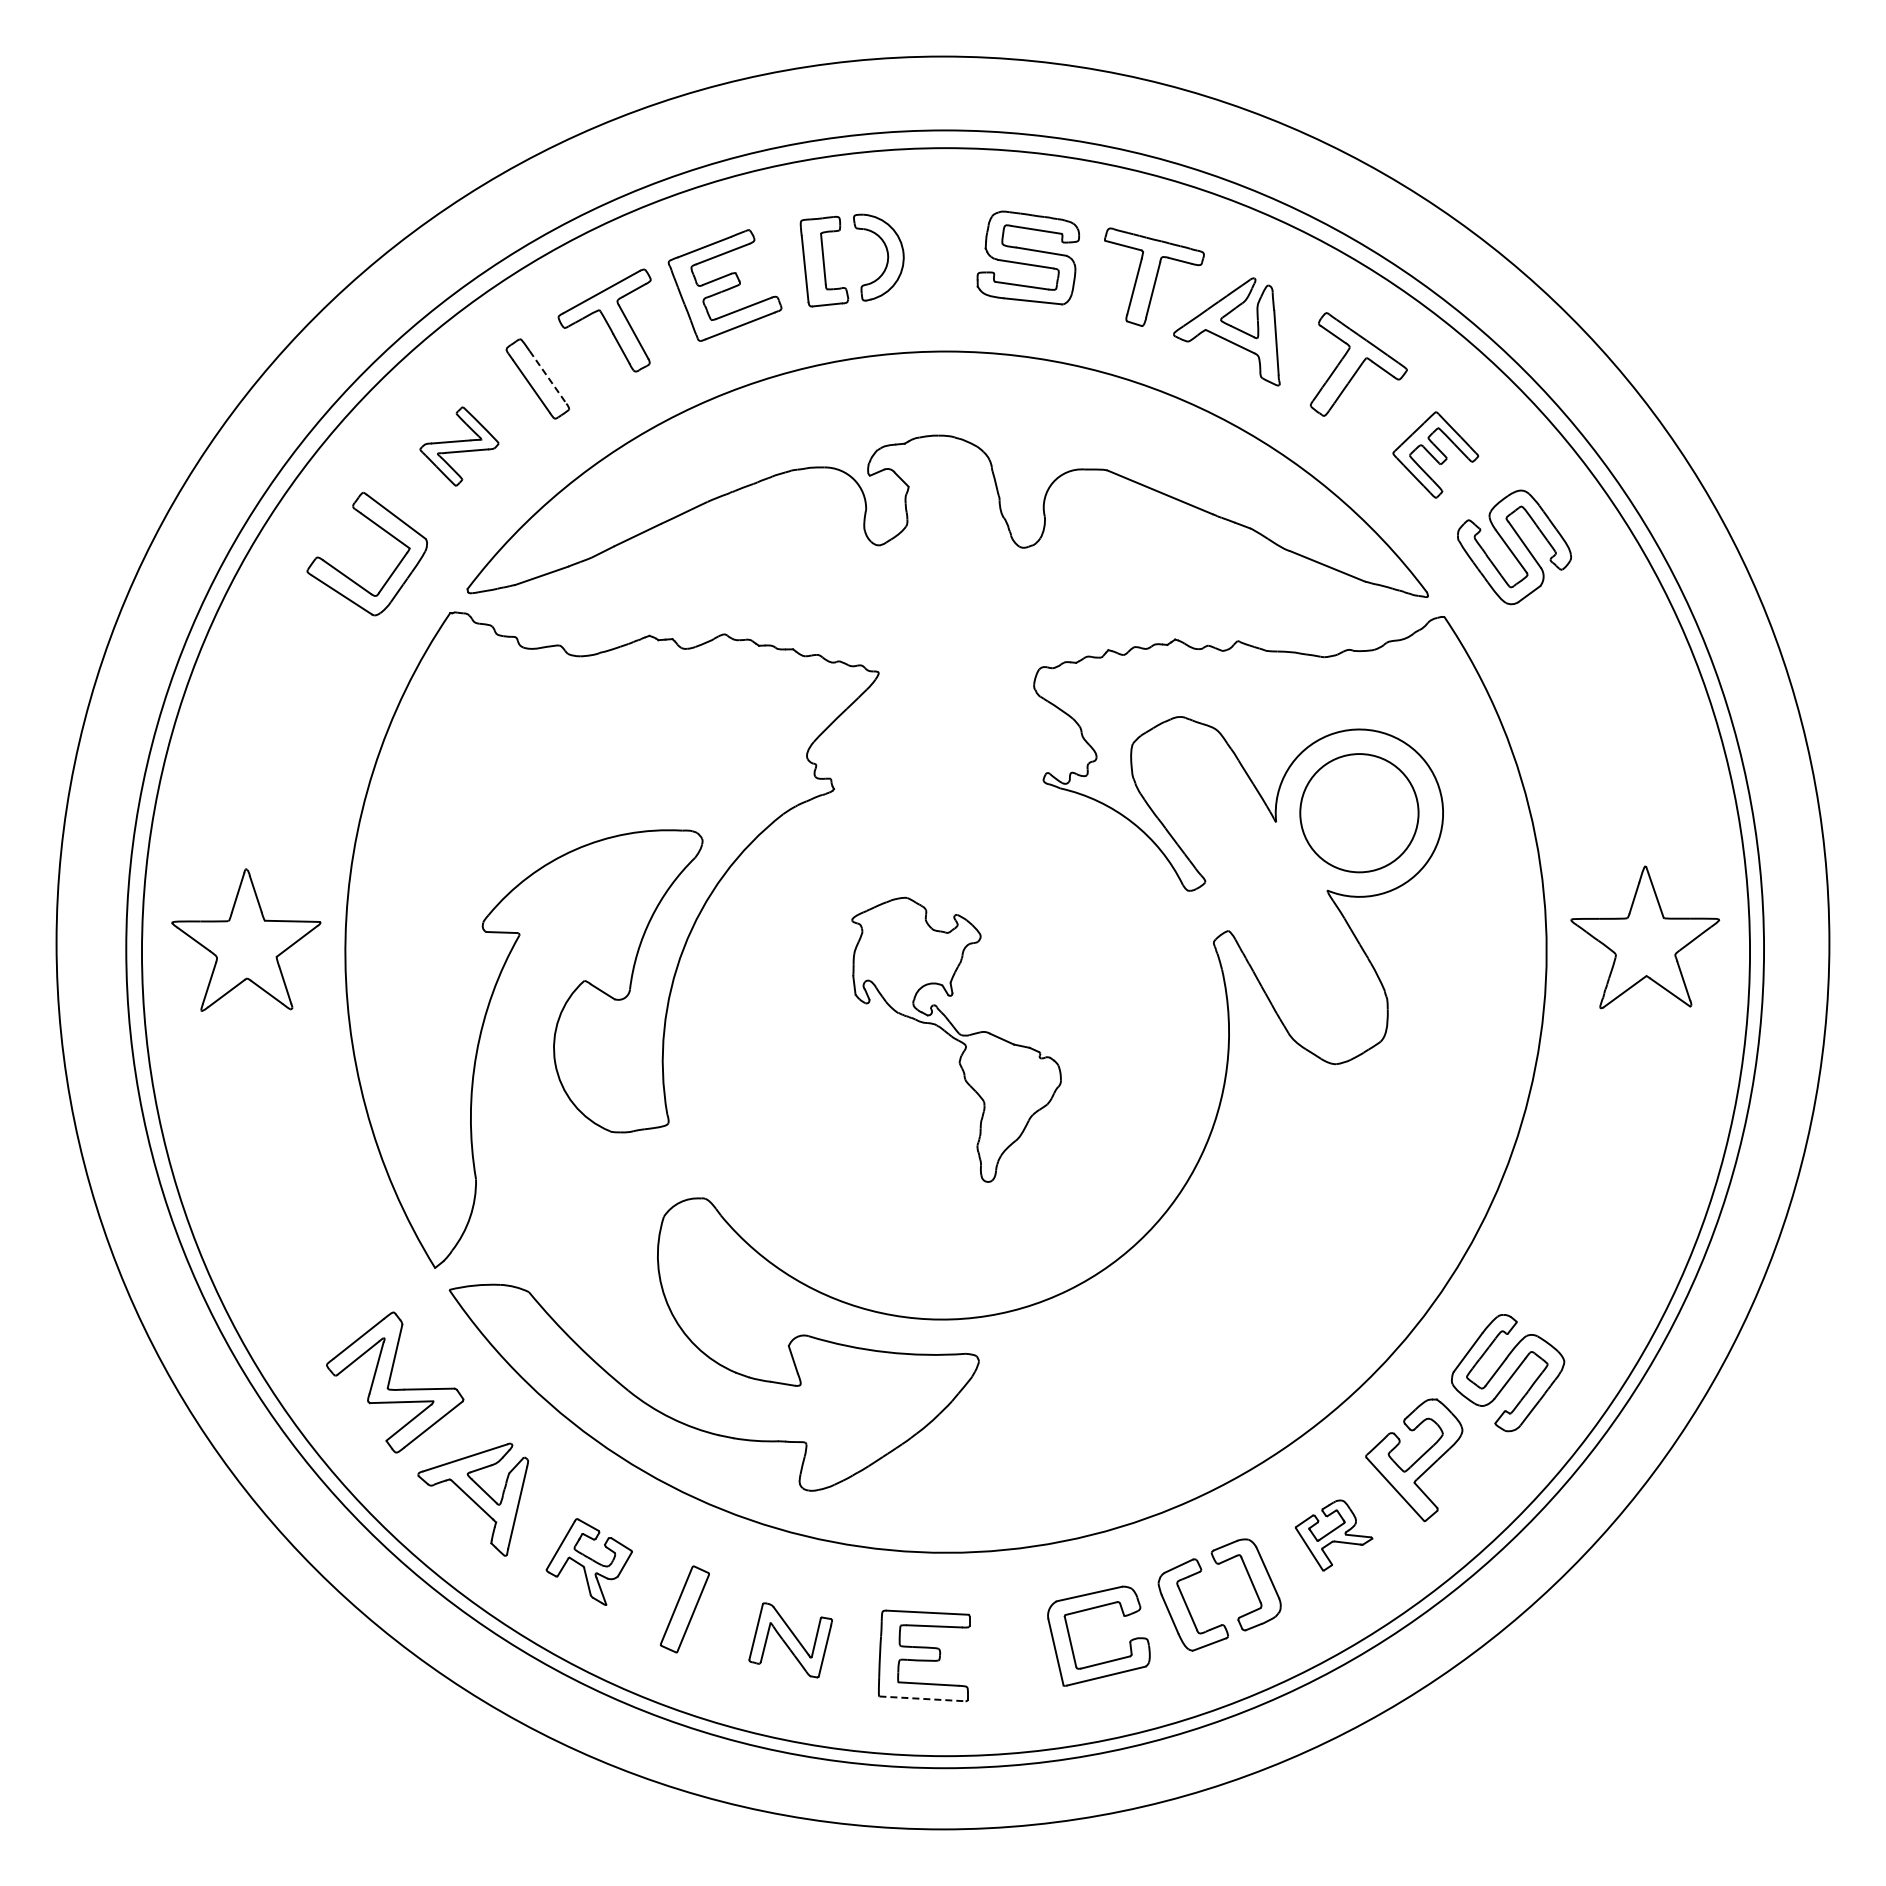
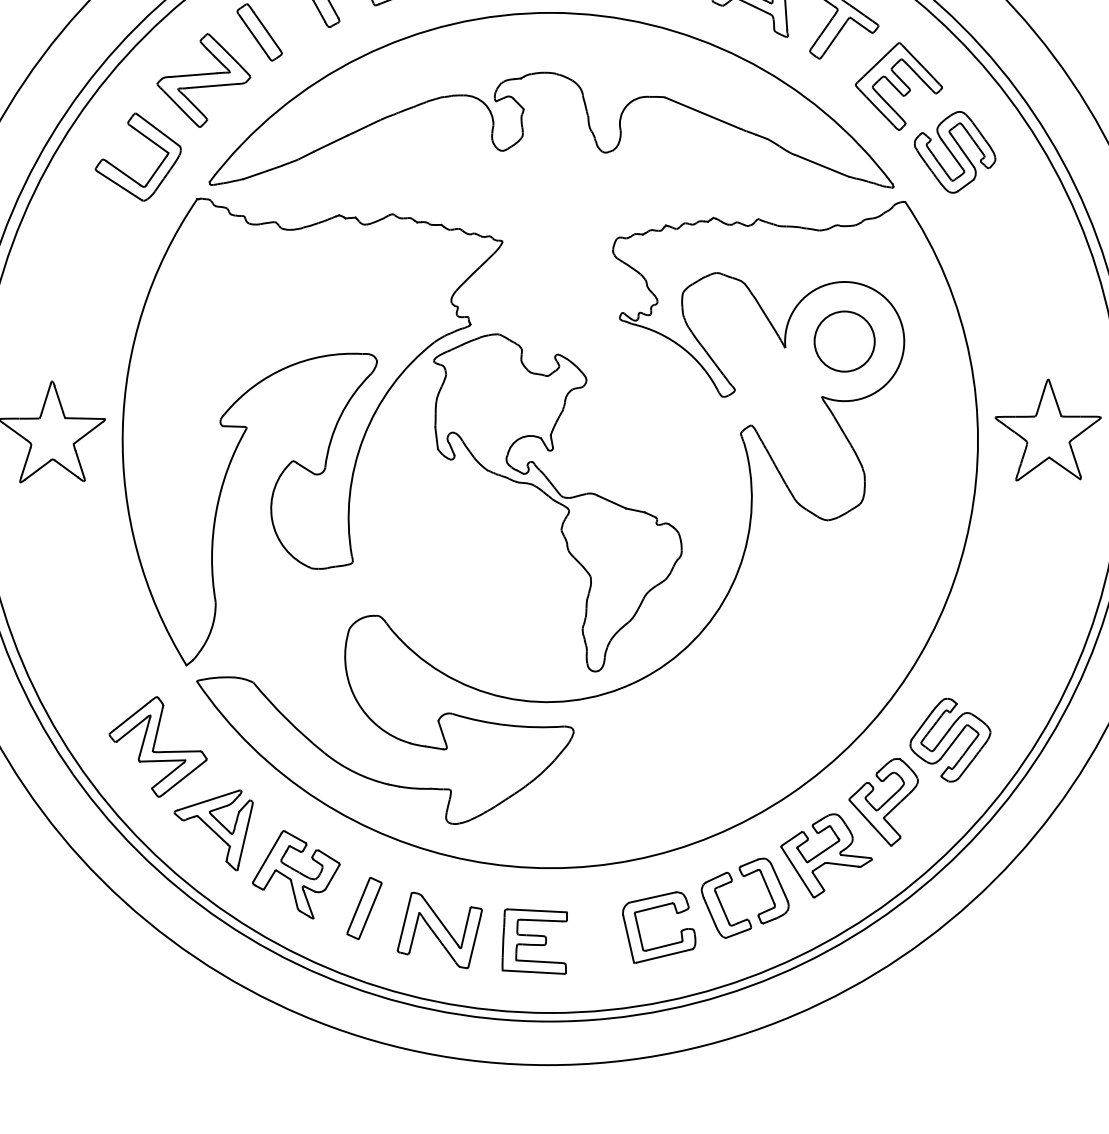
line: (548, 377) -> (267, 31), dashed -> solid
part: (459, 446) -> (203, 80), size x1.67
part: (1435, 454) -> (898, 86), size x1.43
circle: (1359, 812) -> (844, 341), size x0.71
part: (956, 1039) -> (557, 502), size x1.67
part: (1333, 1535) -> (826, 855), size x1.67
part: (589, 1561) -> (296, 874), size x1.43
part: (790, 1640) -> (439, 930), size x1.43
line: (922, 1698) -> (533, 971), dashed -> solid

